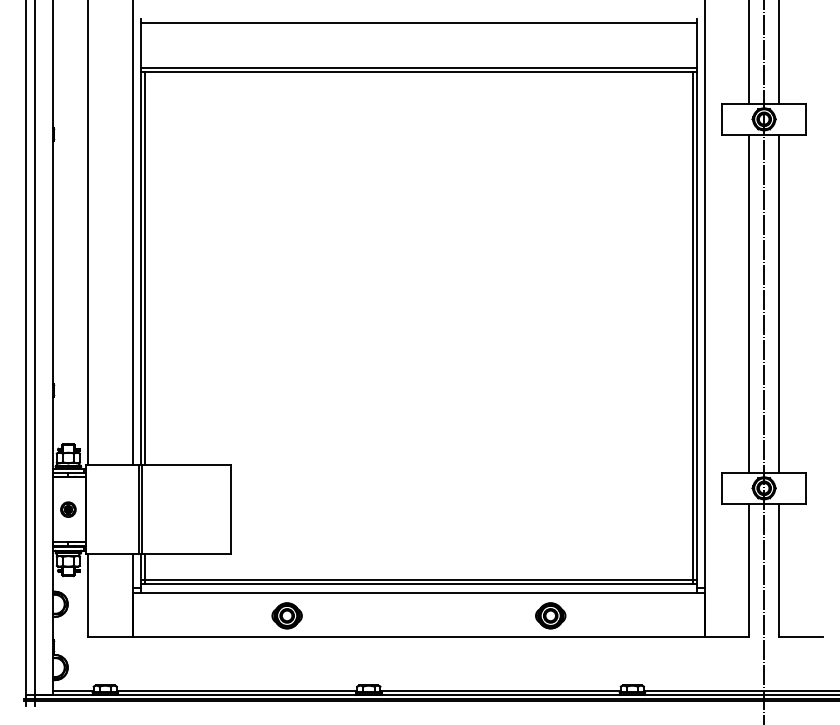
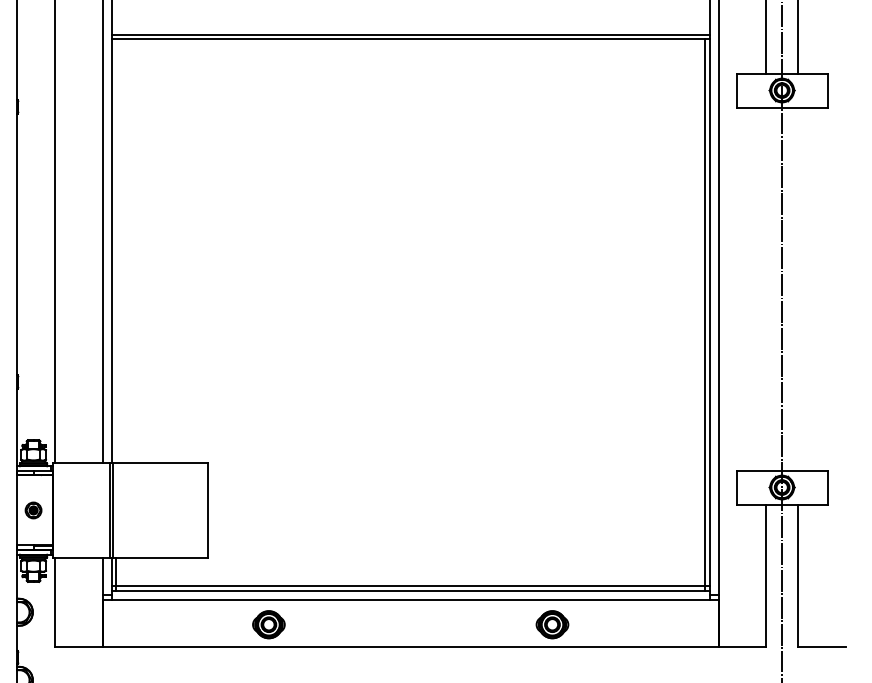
line: (145, 268) -> (116, 250), removed
line: (749, 303) -> (766, 288), removed
line: (778, 303) -> (797, 288), removed

